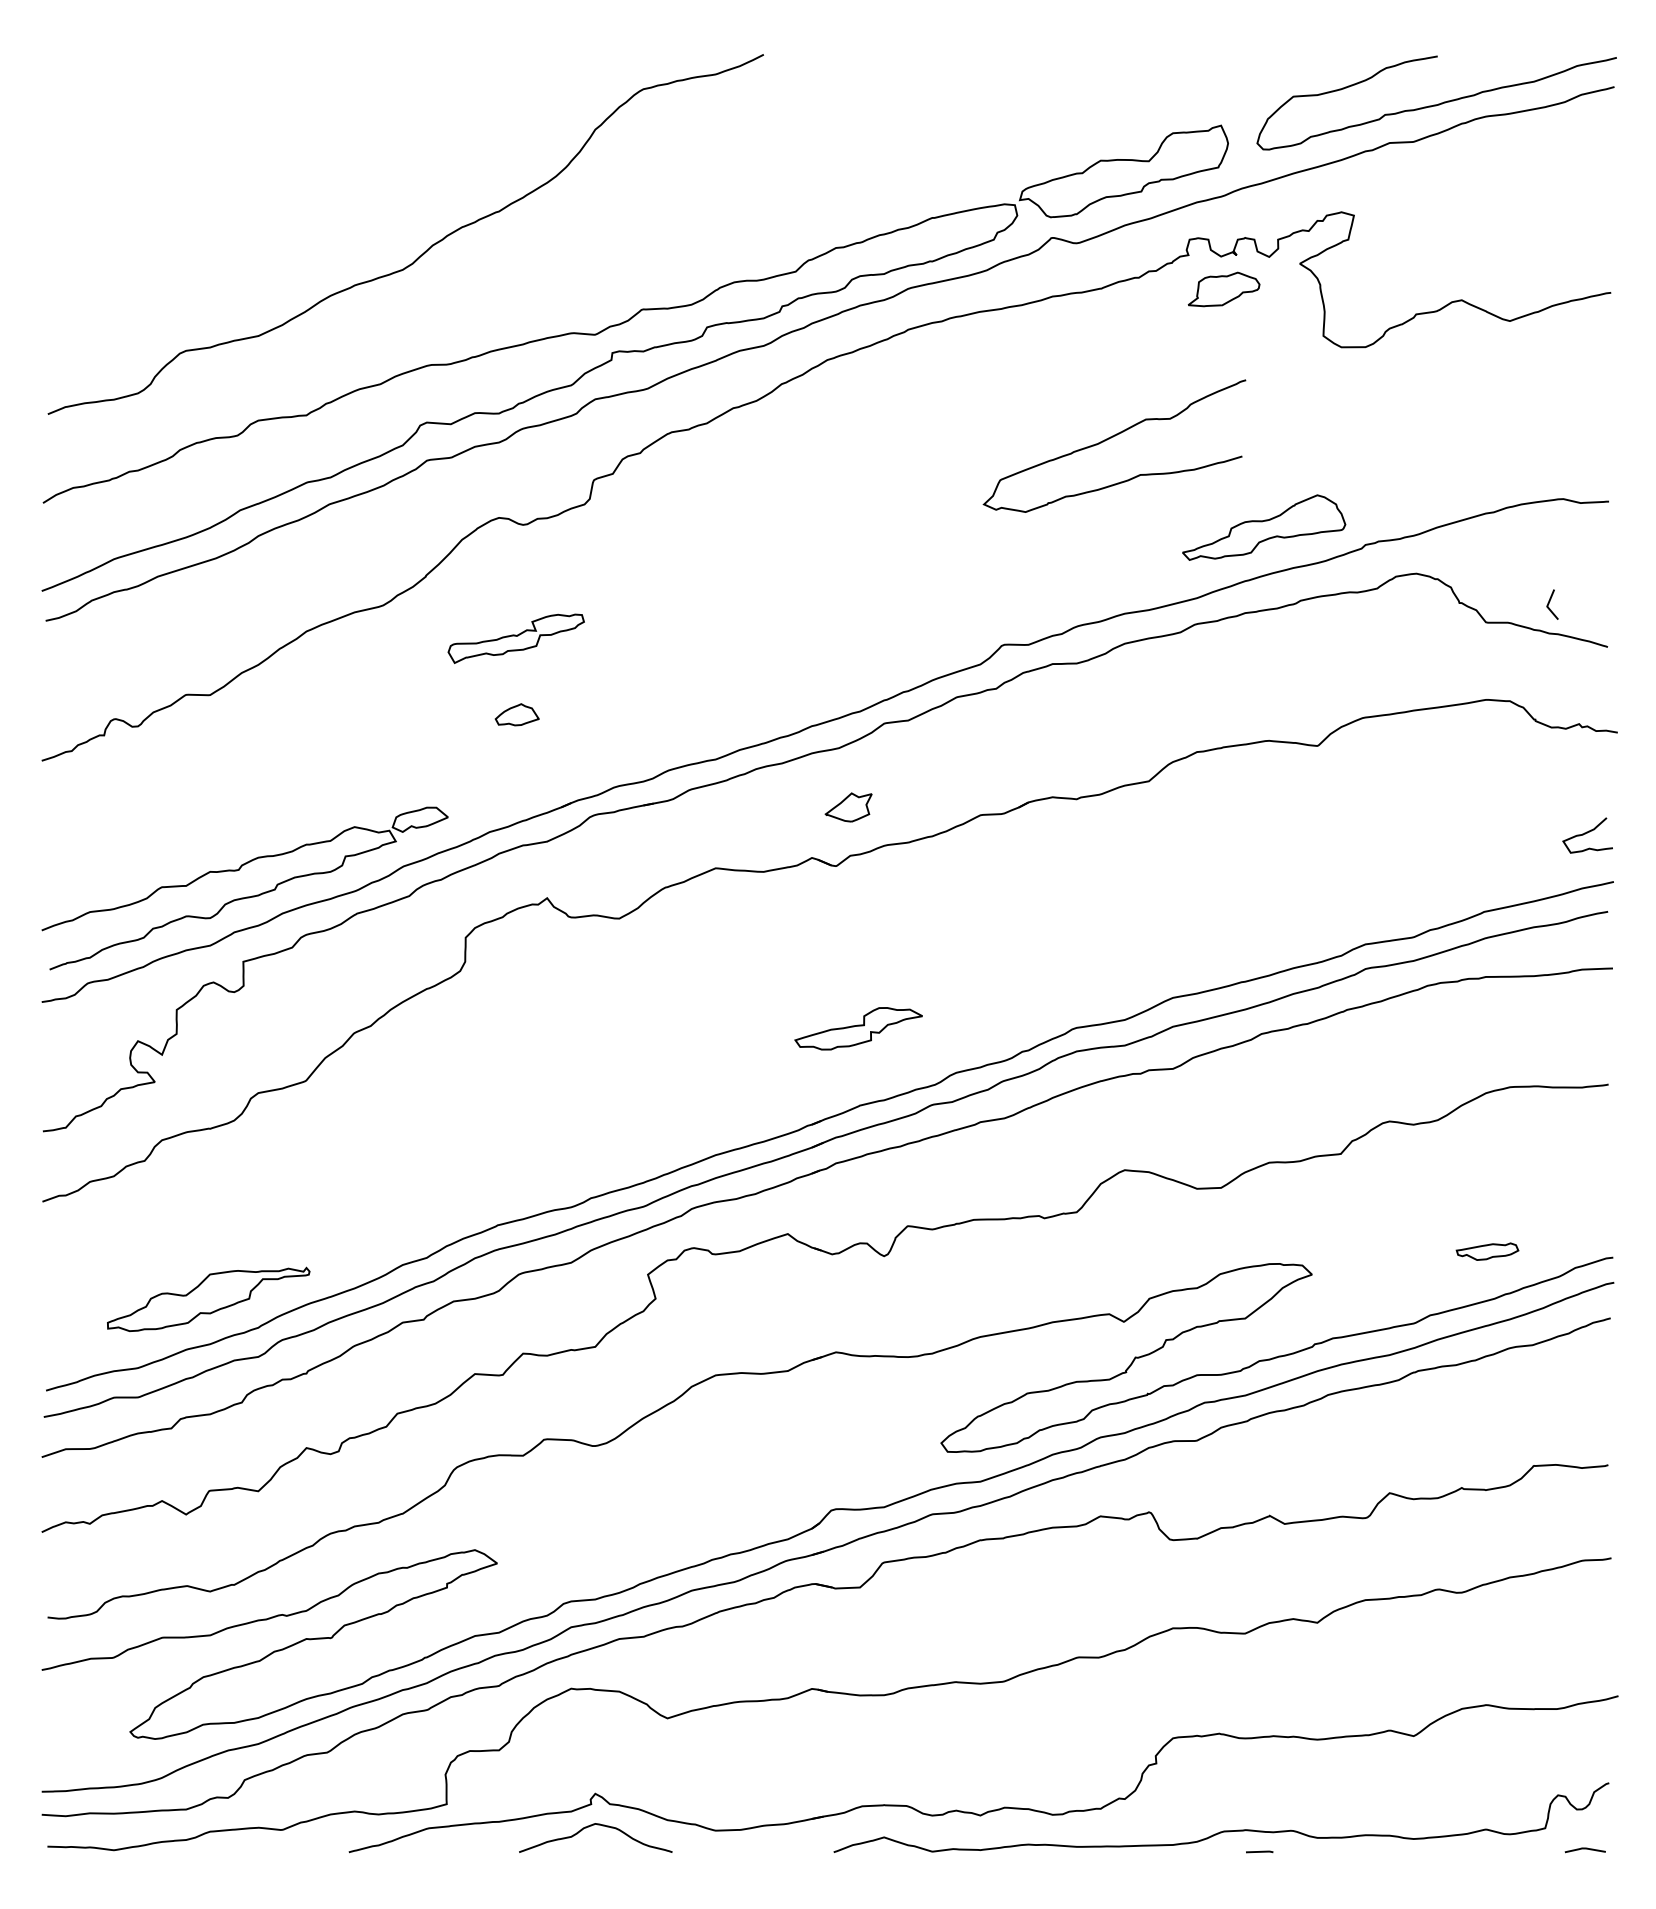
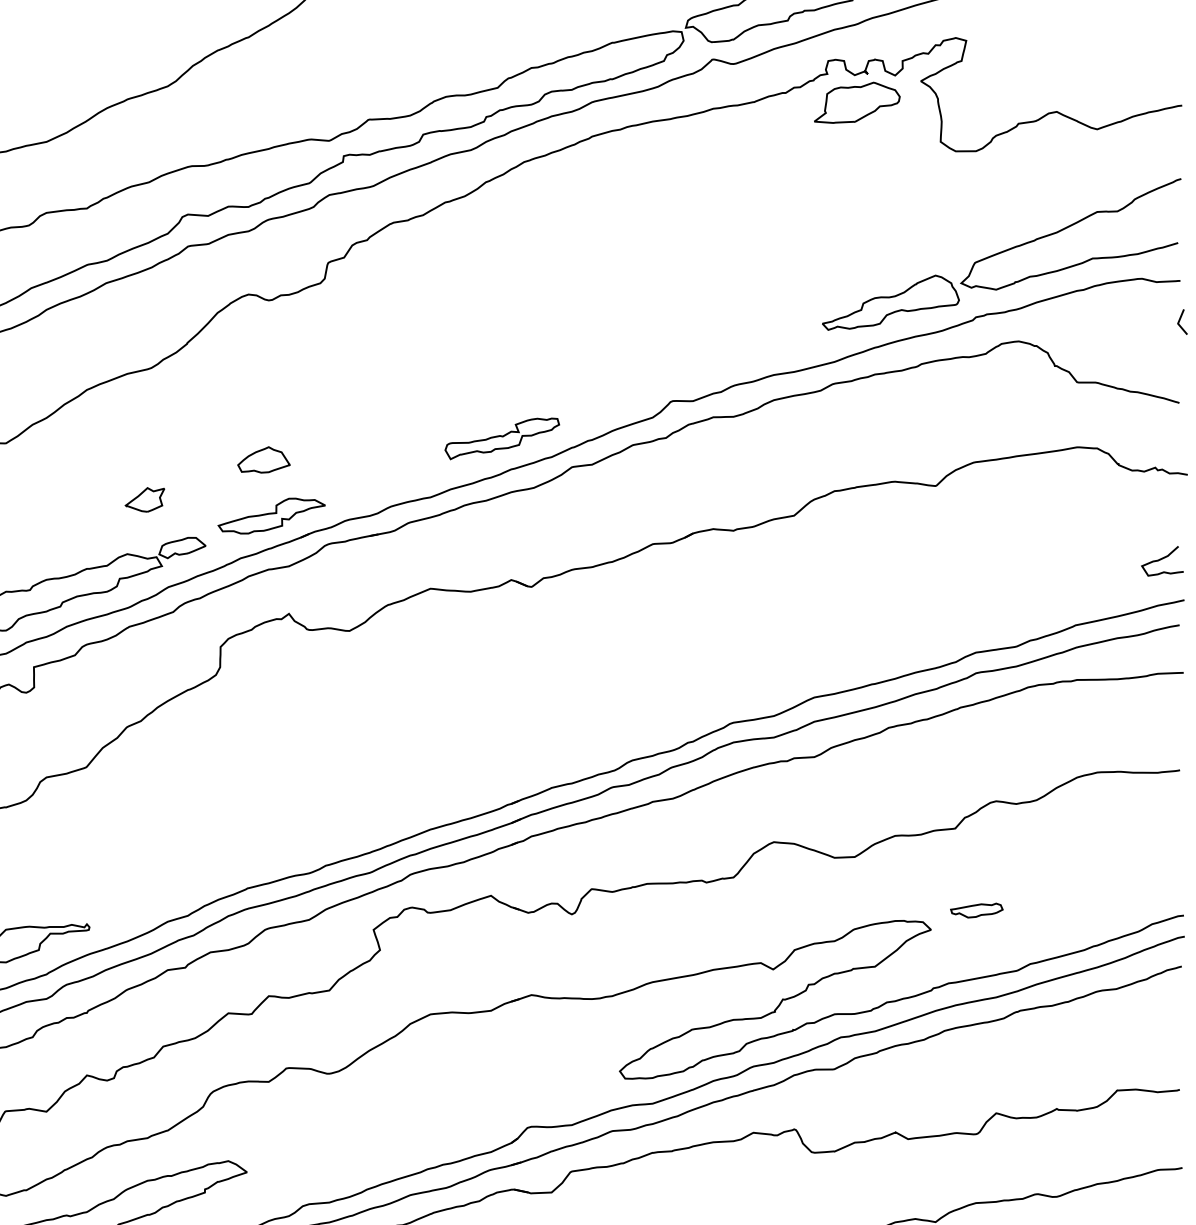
part: (1223, 289) -> (856, 102), size x1.43
curve: (1111, 438) -> (1068, 227), moved
line: (1549, 604) -> (1179, 321), moved
part: (515, 638) -> (501, 438), moved
part: (516, 714) -> (263, 459), size x1.43
part: (848, 807) -> (144, 499), moved
part: (858, 1028) -> (271, 515), moved
part: (1487, 1251) -> (976, 910), moved

